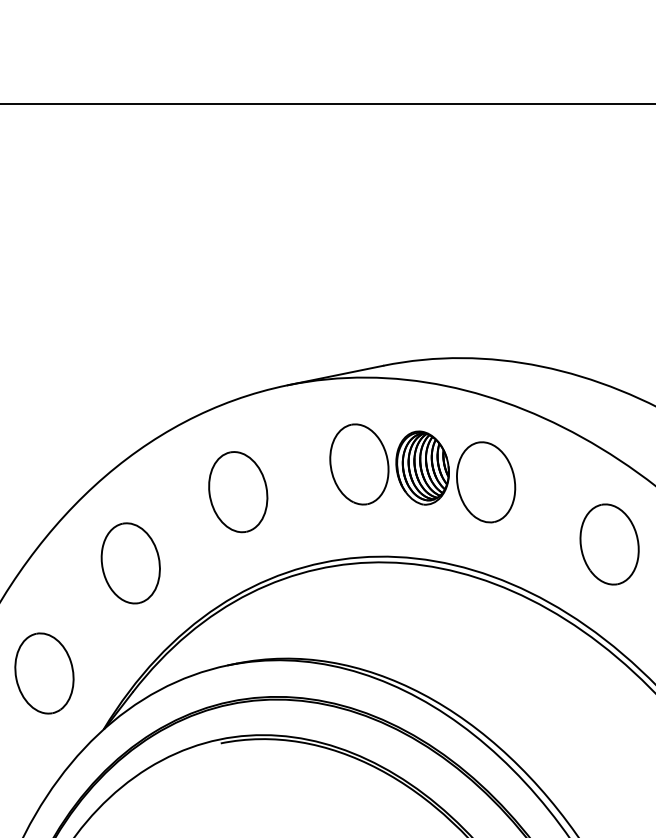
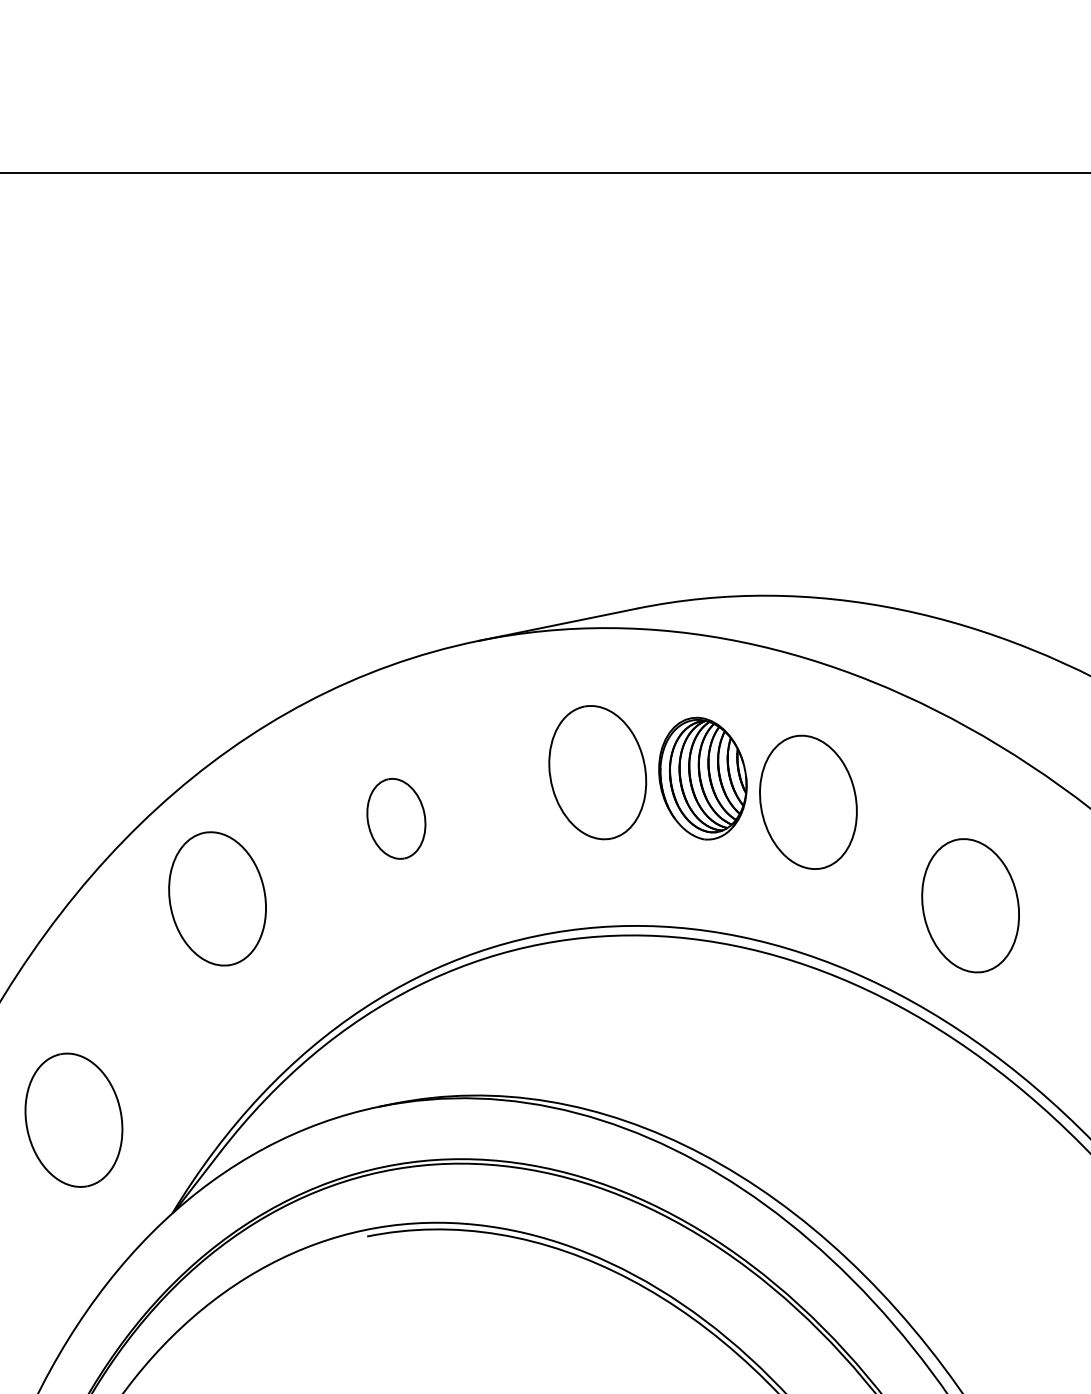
part: (238, 492) -> (396, 819), size x0.6
part: (609, 544) -> (970, 905), moved
part: (130, 563) -> (217, 899), moved

